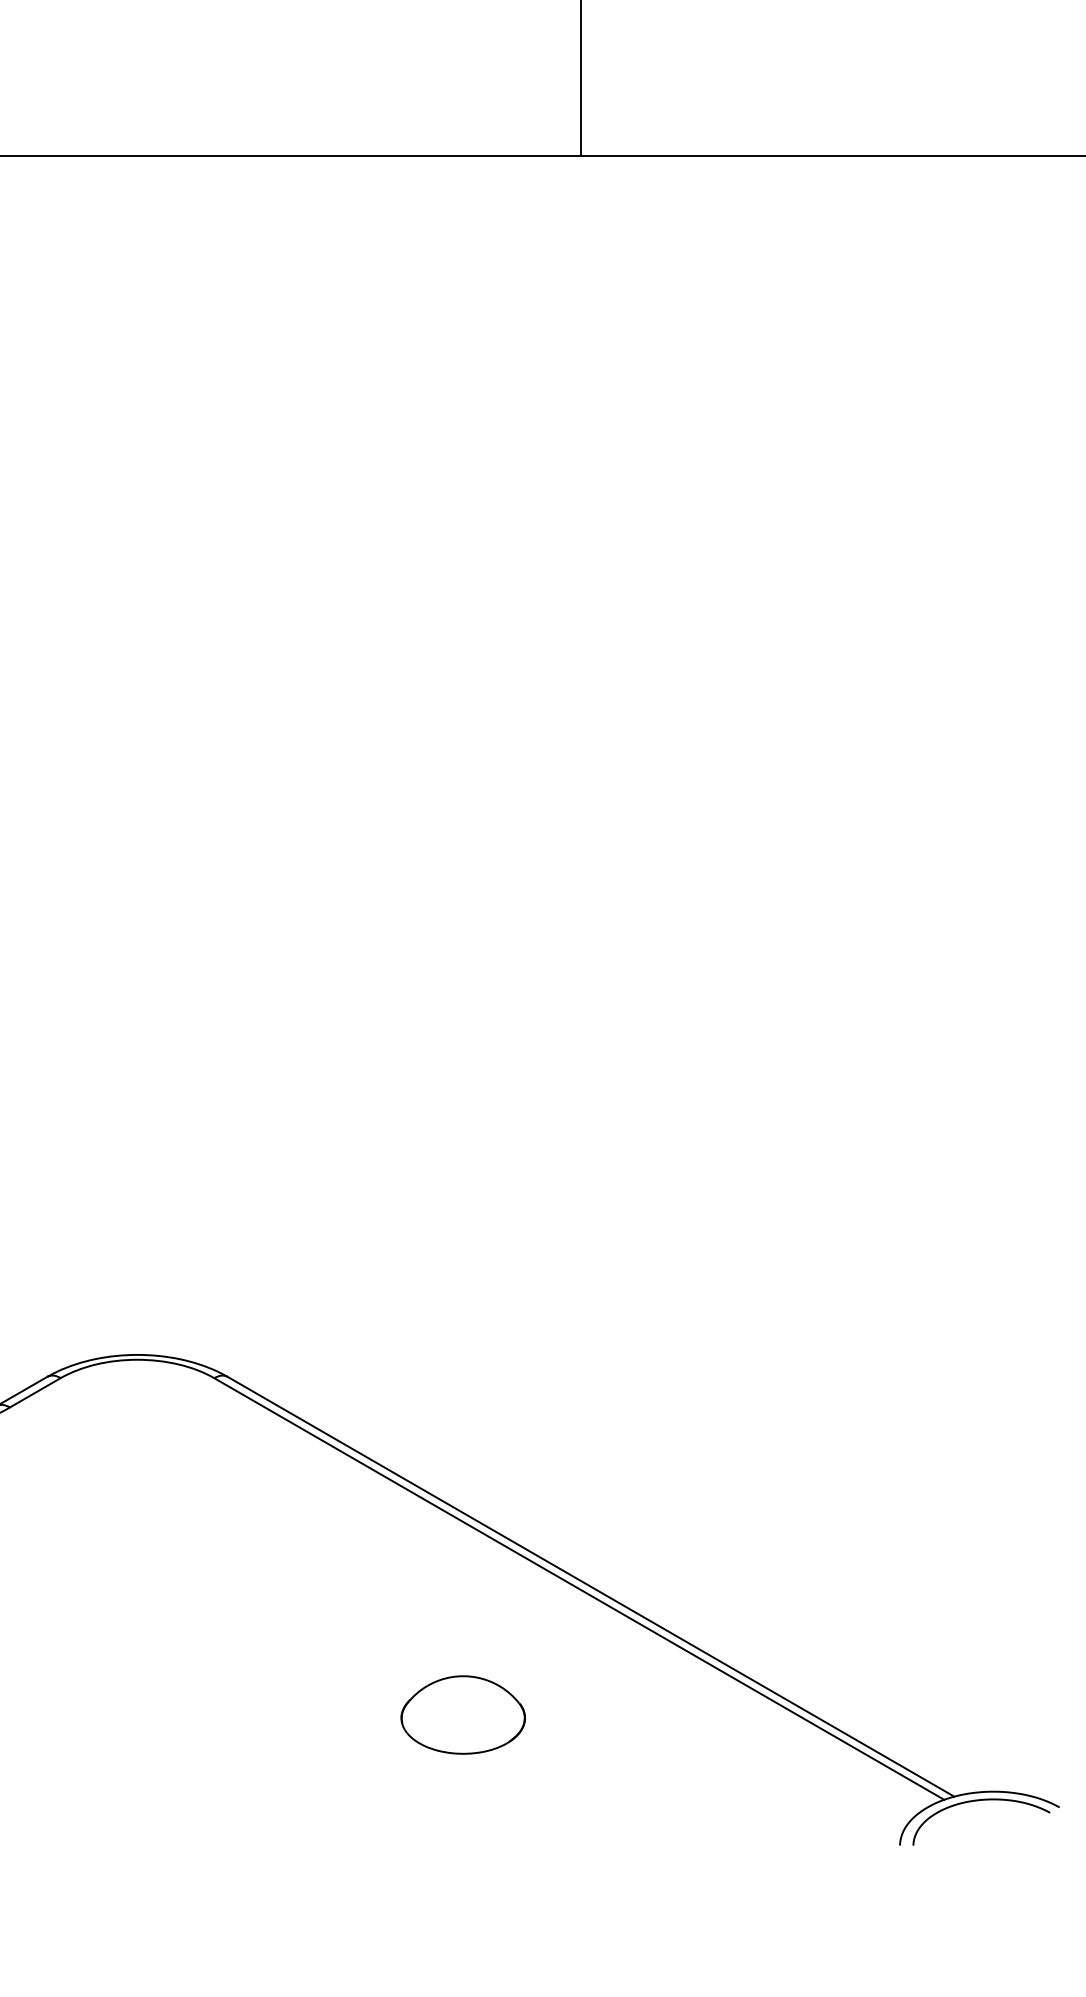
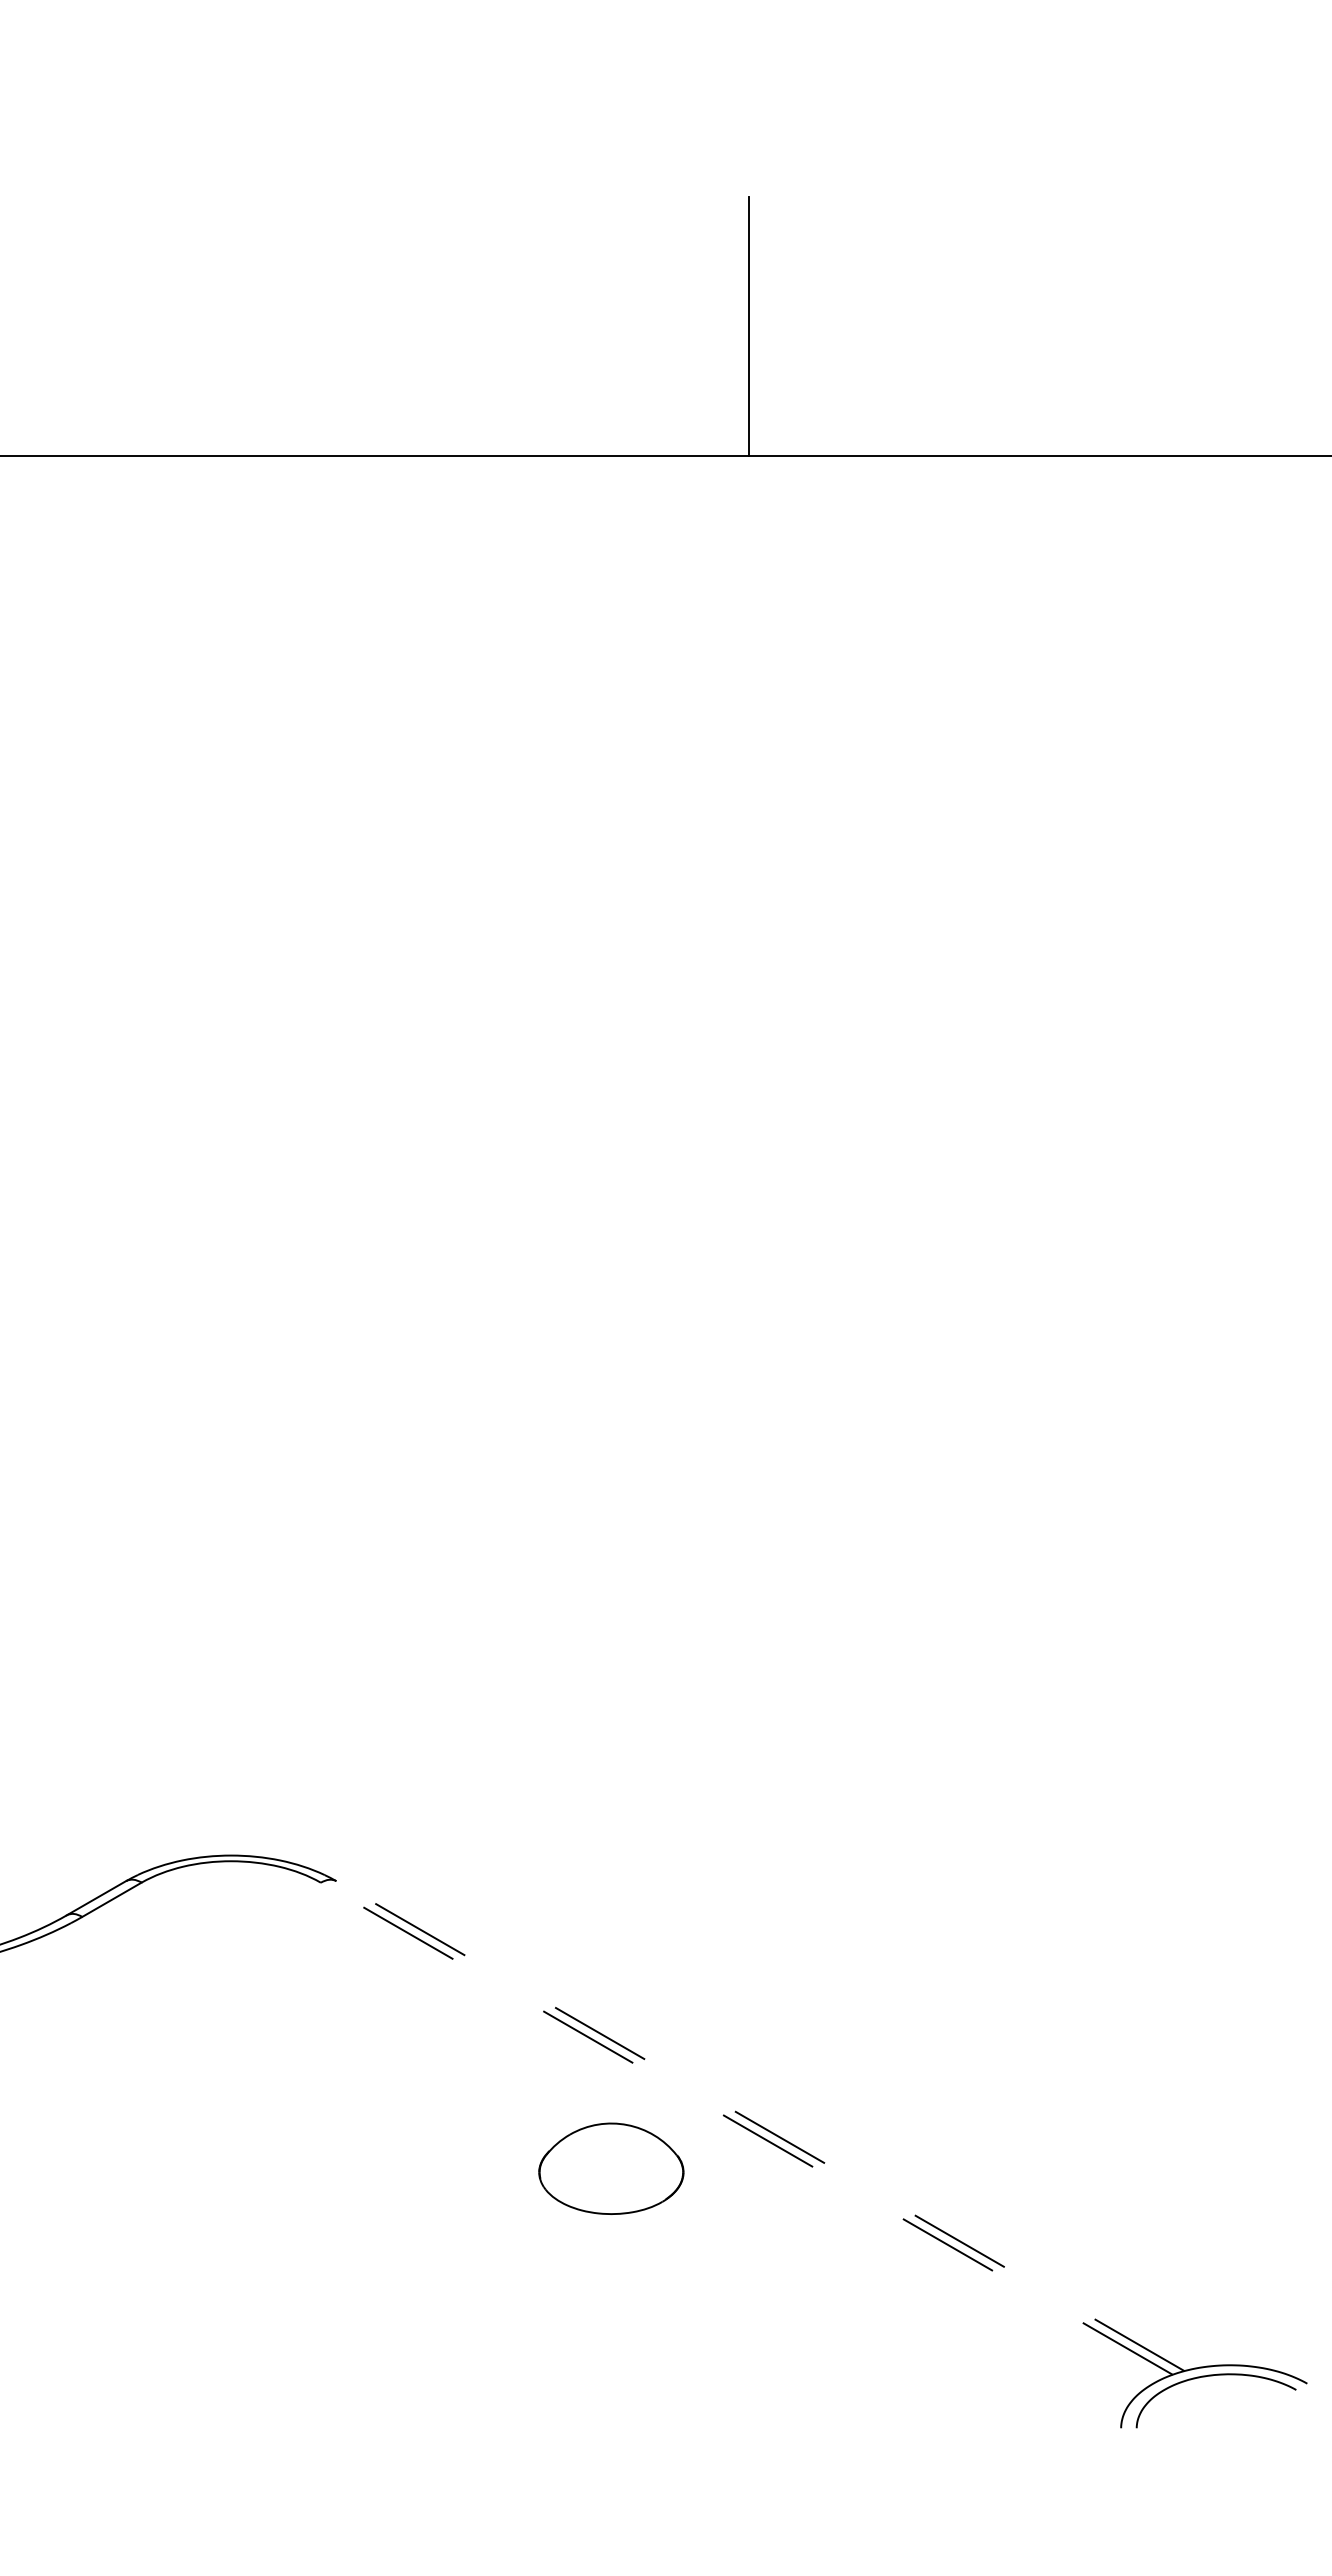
line: (591, 1587) -> (760, 2126), solid -> dashed
line: (579, 1588) -> (746, 2128), solid -> dashed
part: (463, 1714) -> (611, 2168), moved

